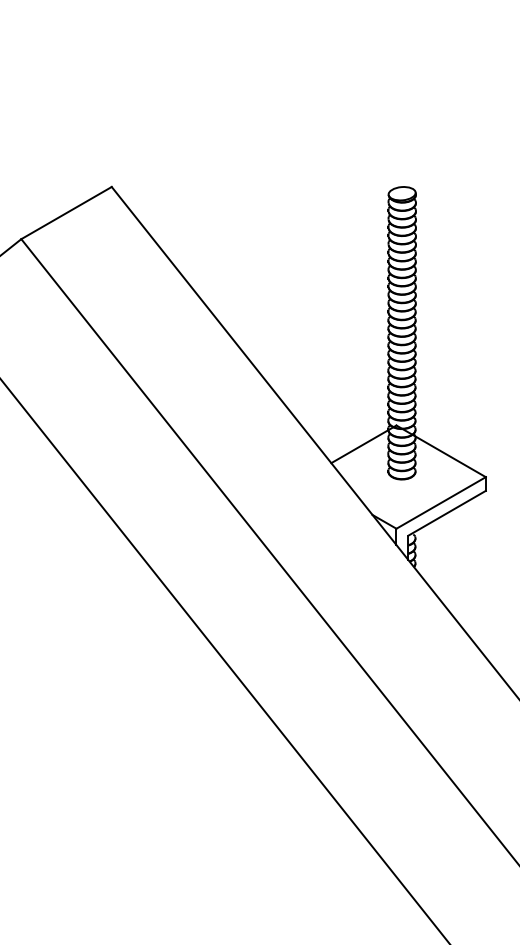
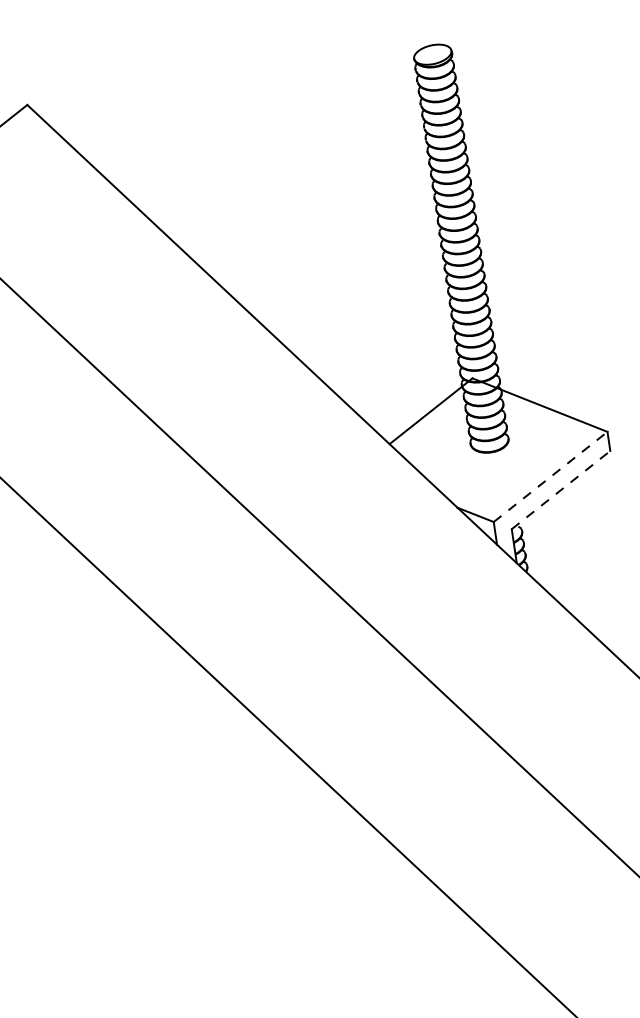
line: (441, 502) -> (550, 476), solid -> dashed
line: (447, 513) -> (561, 490), solid -> dashed

